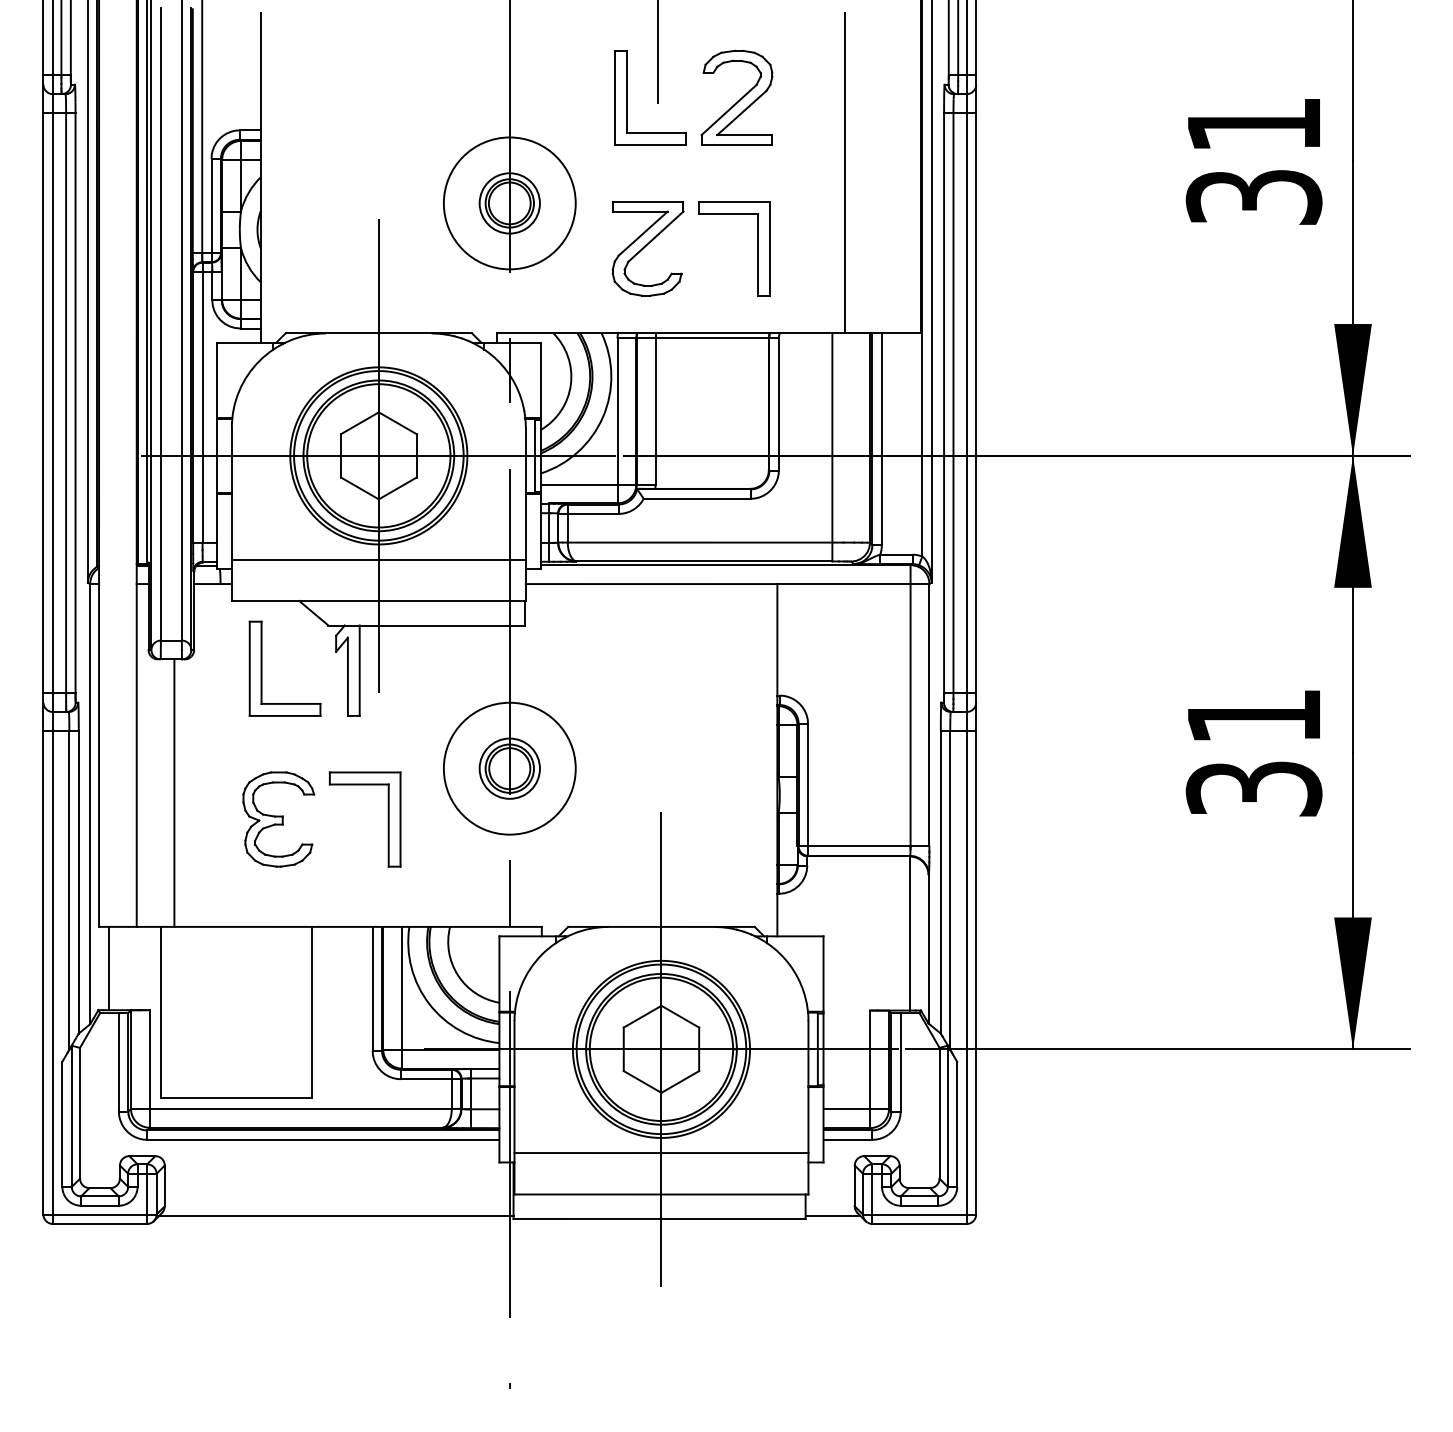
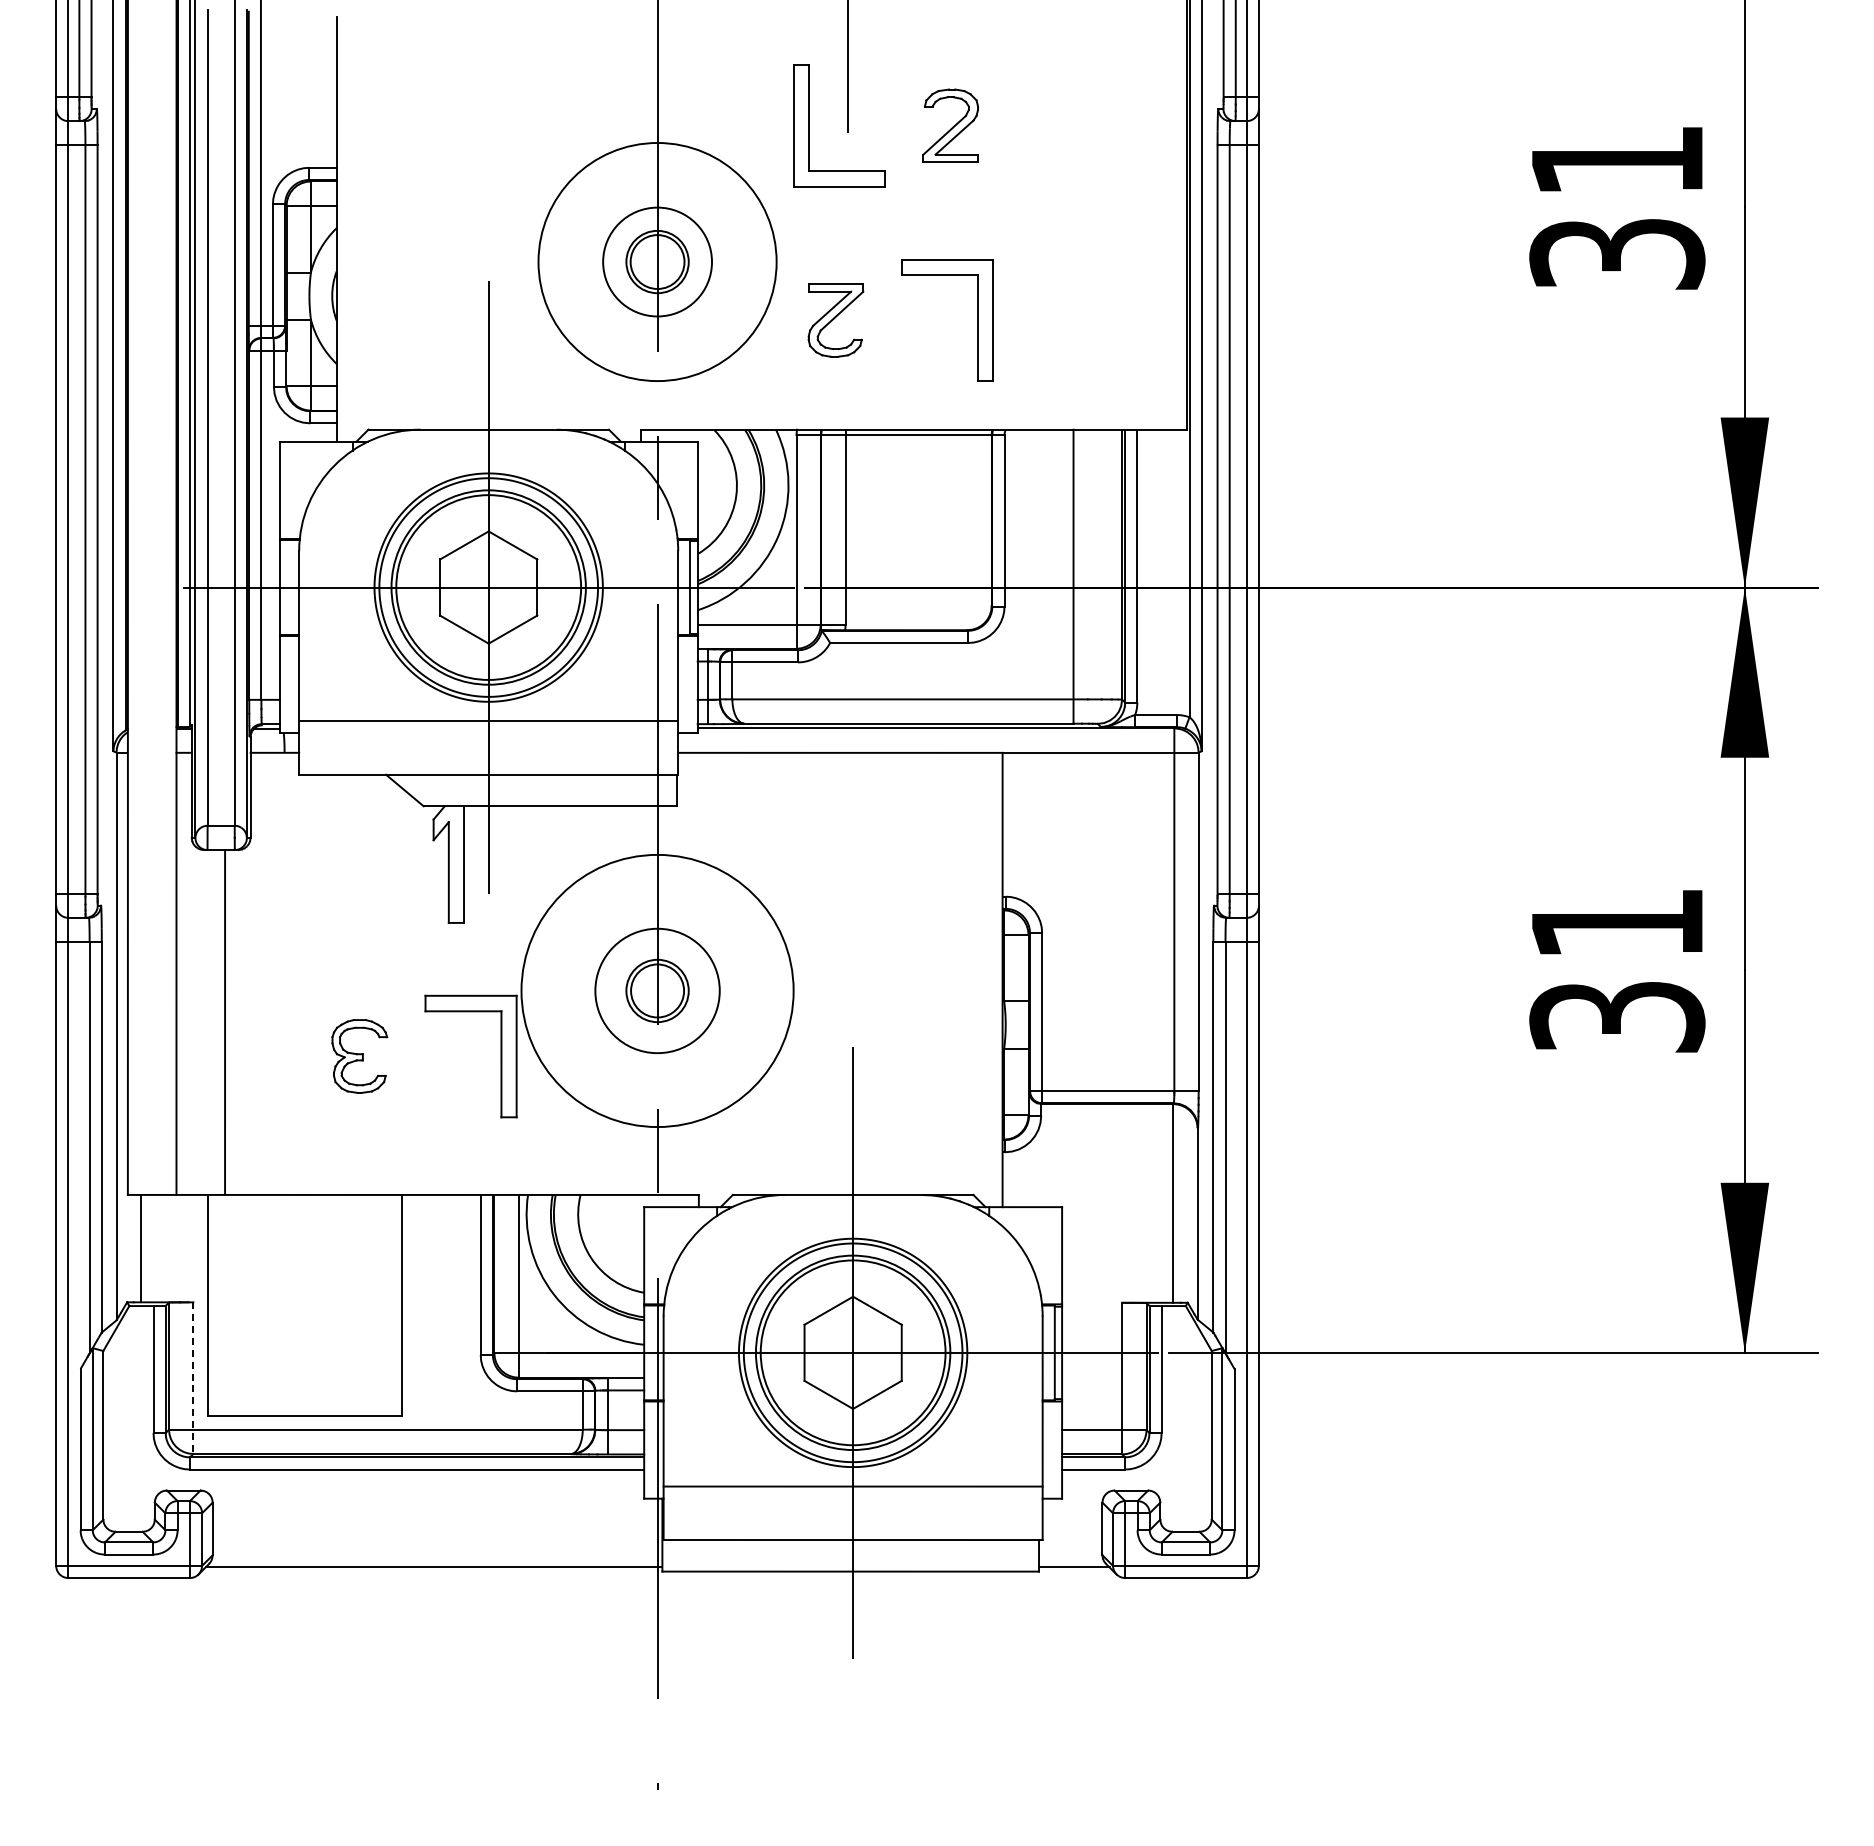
part: (736, 97) -> (950, 125), size x0.6
line: (845, 172) -> (1090, 222), removed
circle: (509, 203) -> (657, 261), size x1.4
circle: (509, 203) -> (657, 262), size x1.4
part: (647, 248) -> (835, 320), size x0.6
part: (262, 668) -> (338, 861), removed
circle: (509, 768) -> (657, 990), size x1.6
circle: (509, 768) -> (657, 990), size x1.6
part: (278, 819) -> (359, 1056), size x0.6
line: (149, 1069) -> (193, 1378), solid -> dashed

